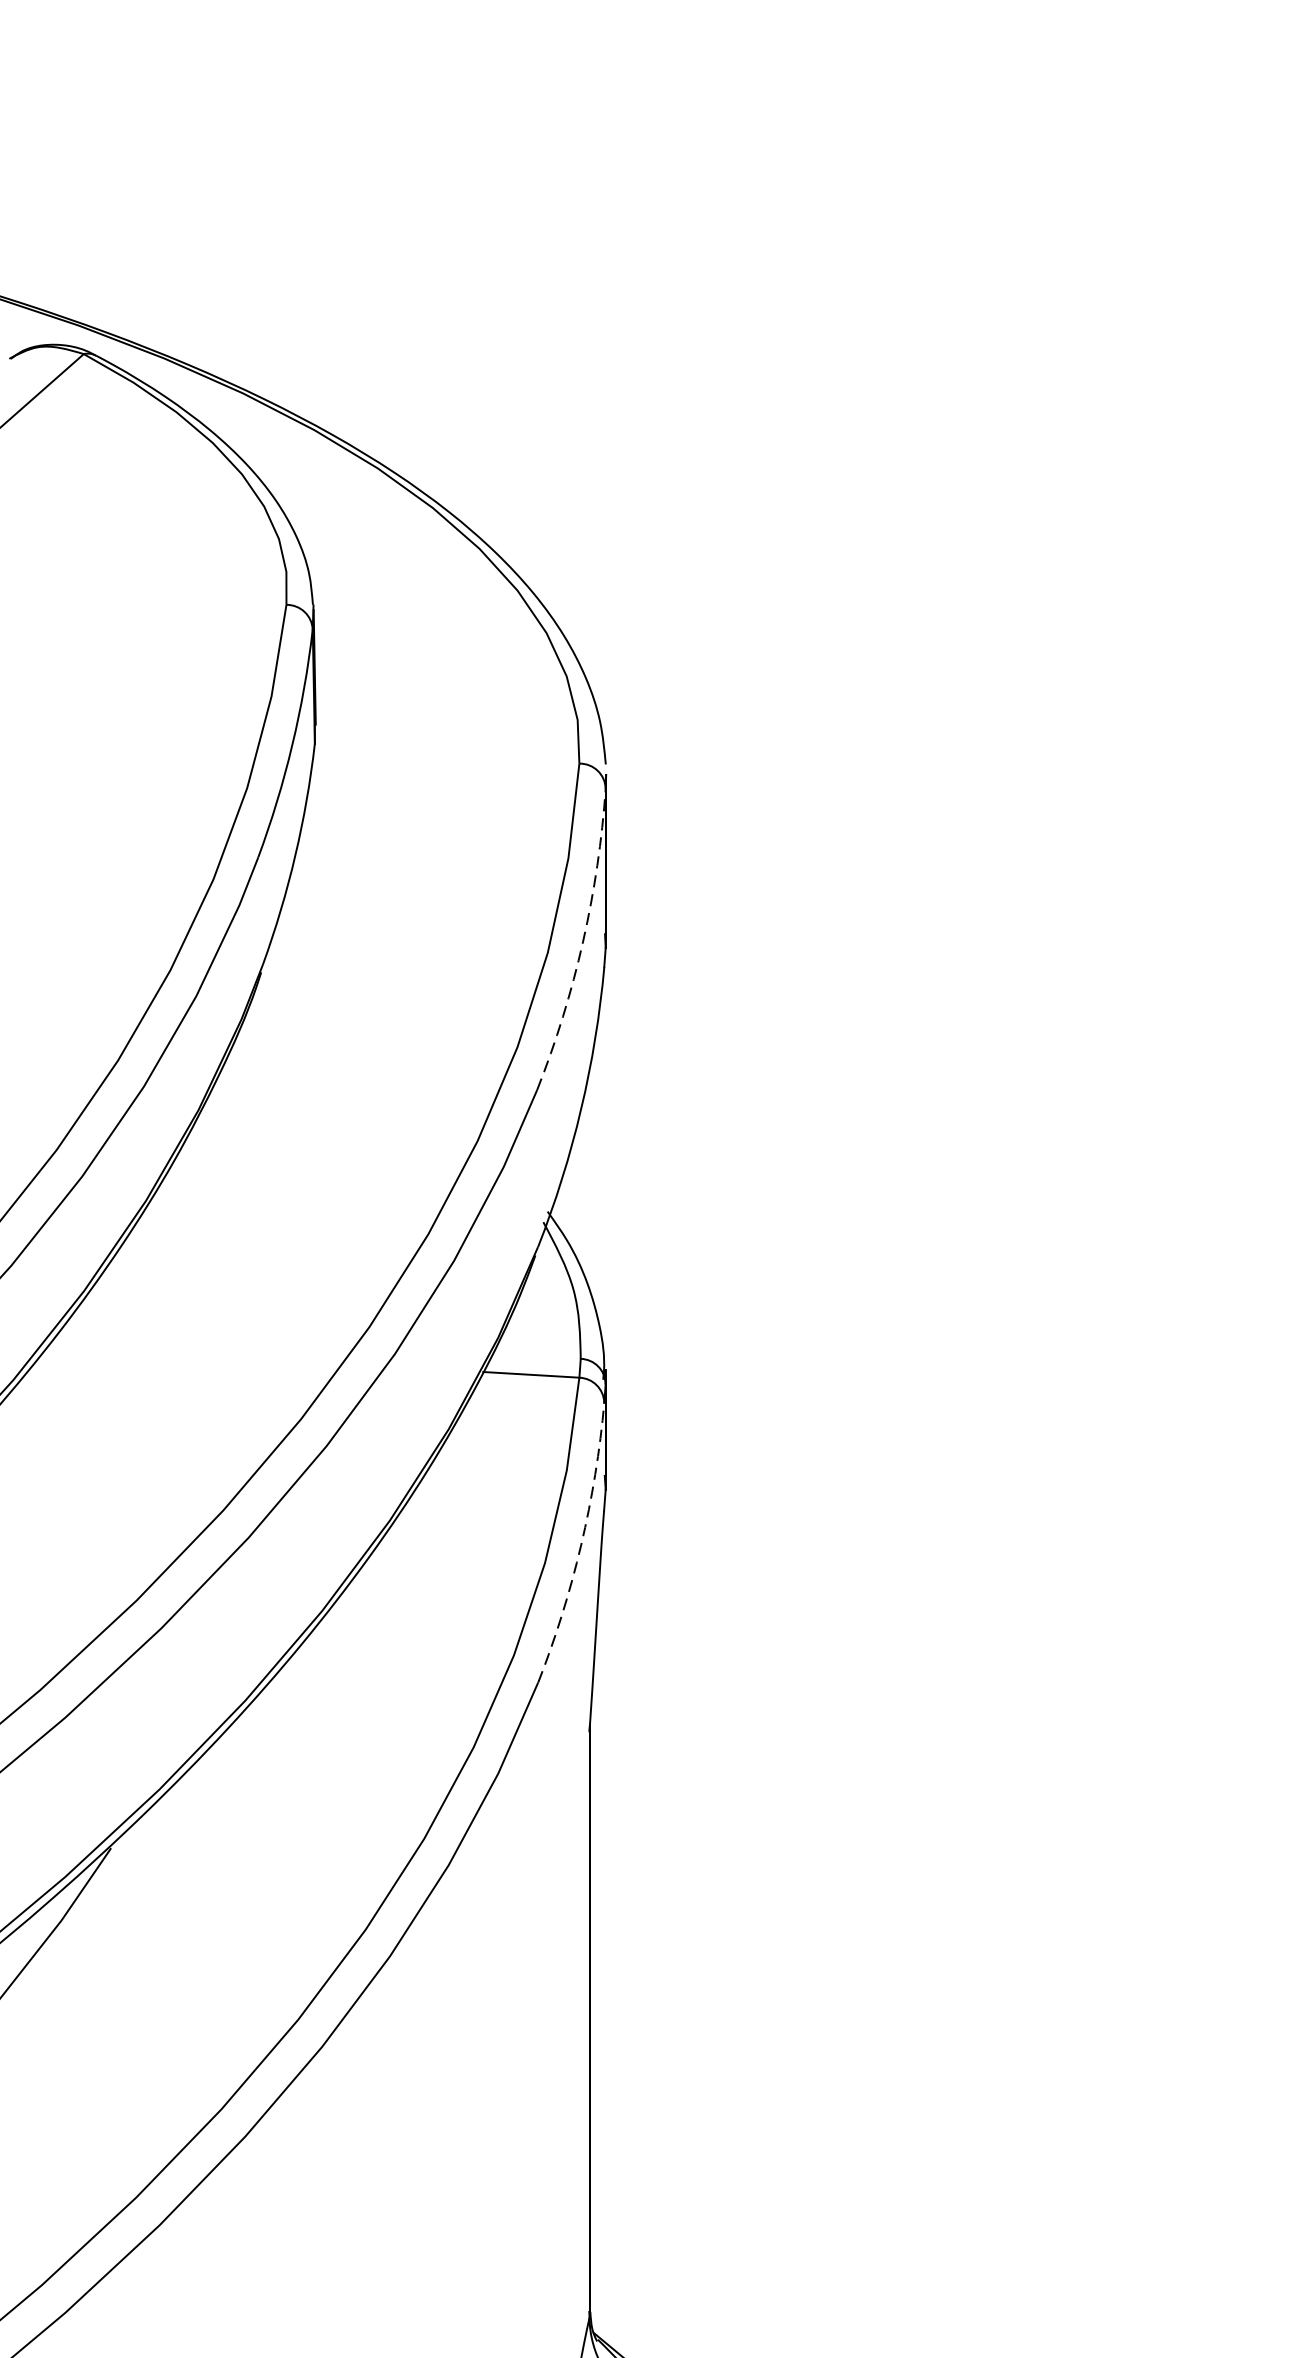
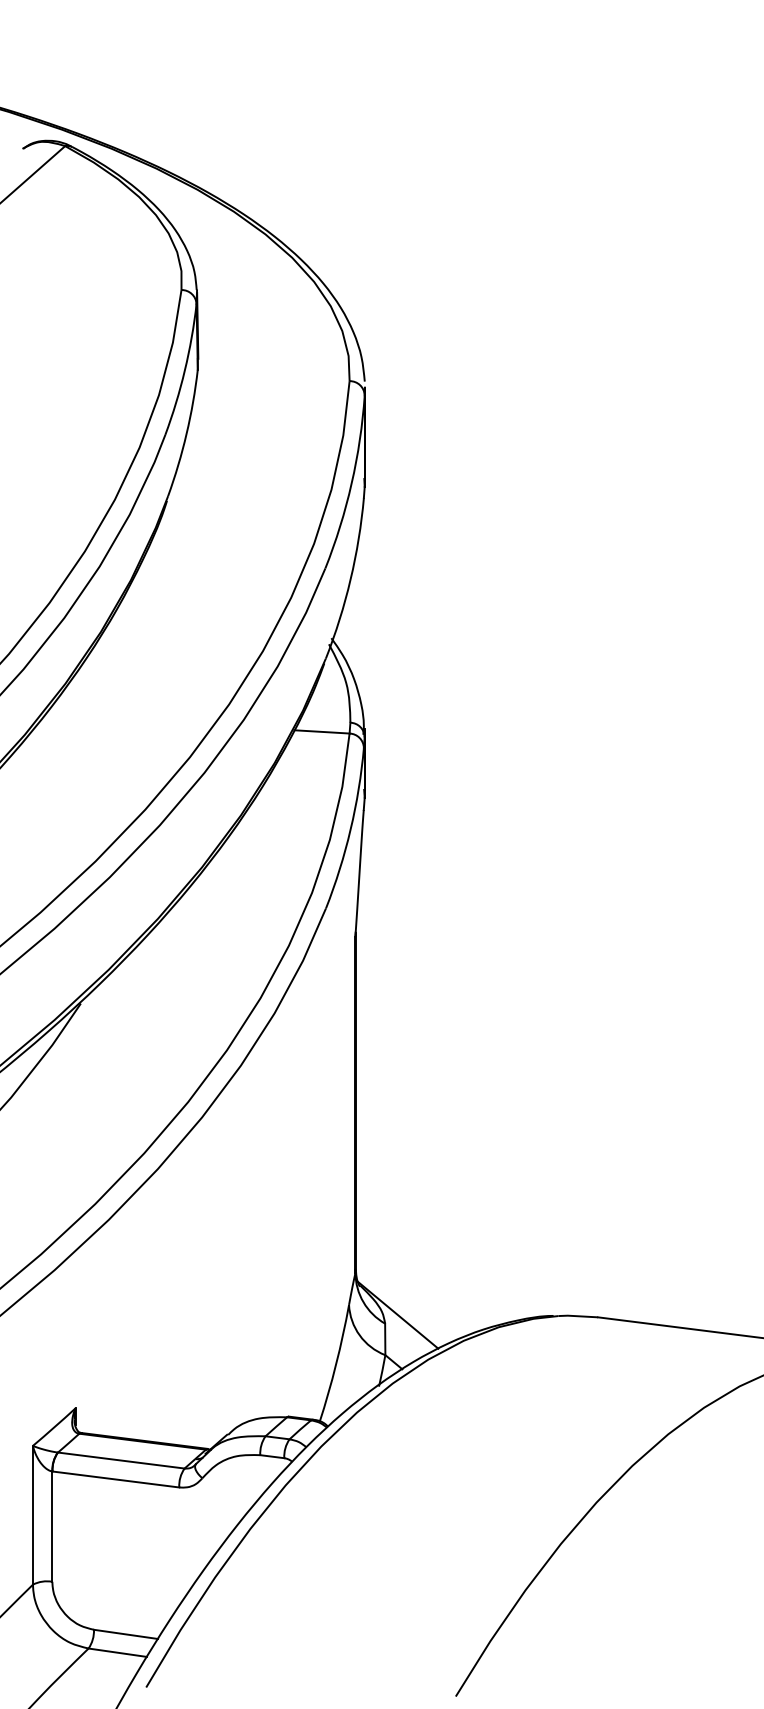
arc: (582, 941) -> (351, 483), dashed -> solid
arc: (580, 1544) -> (350, 829), dashed -> solid

